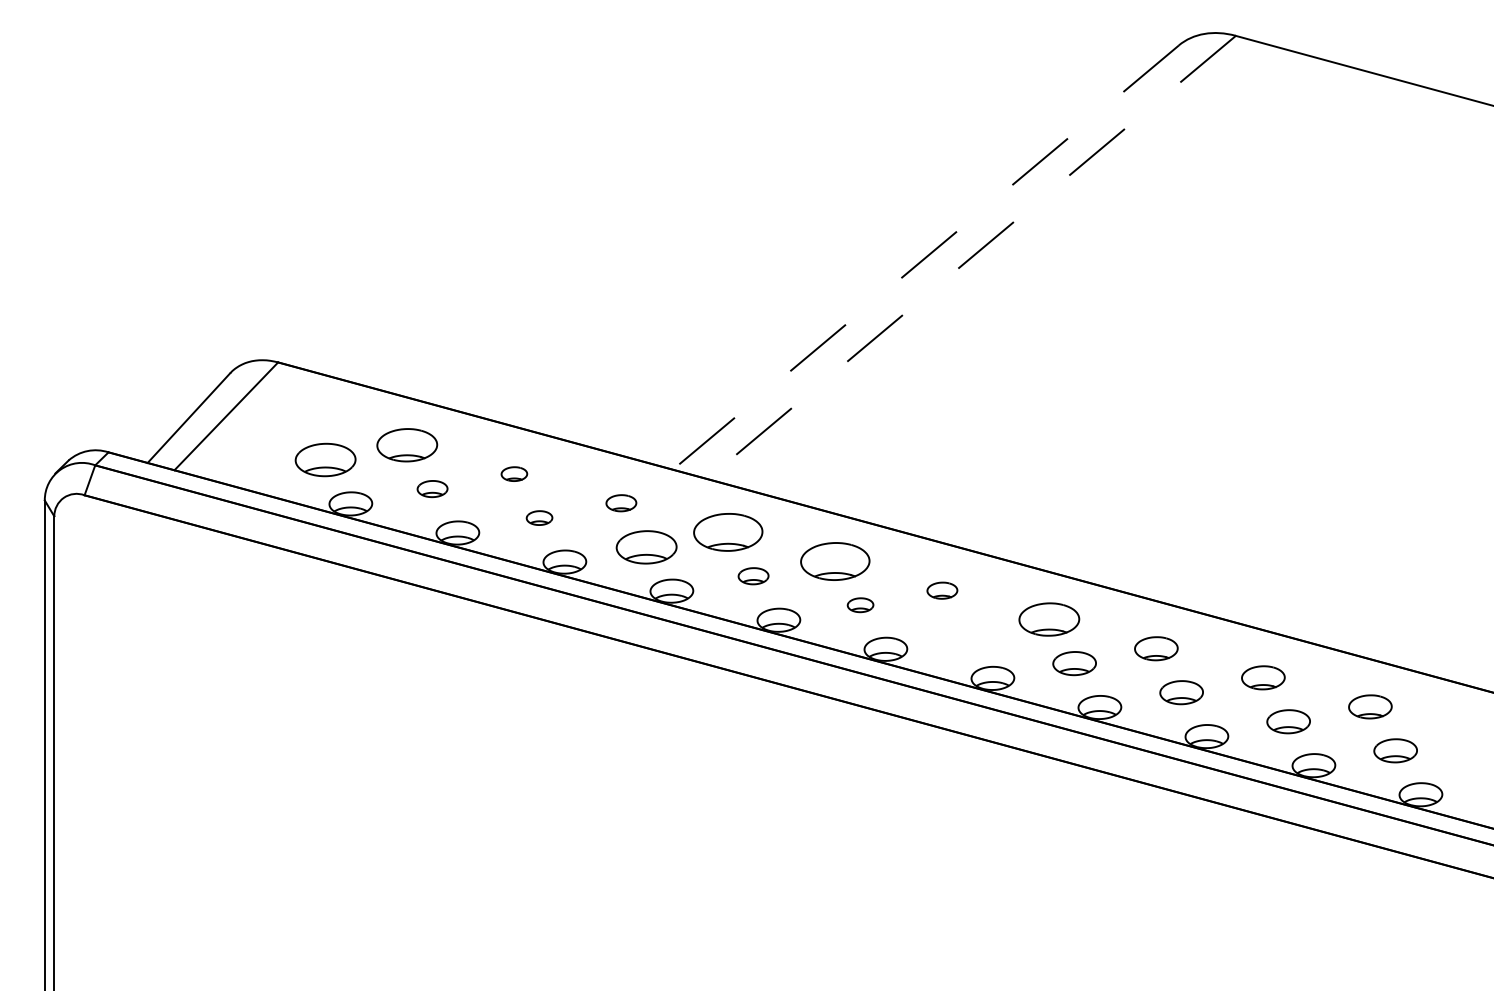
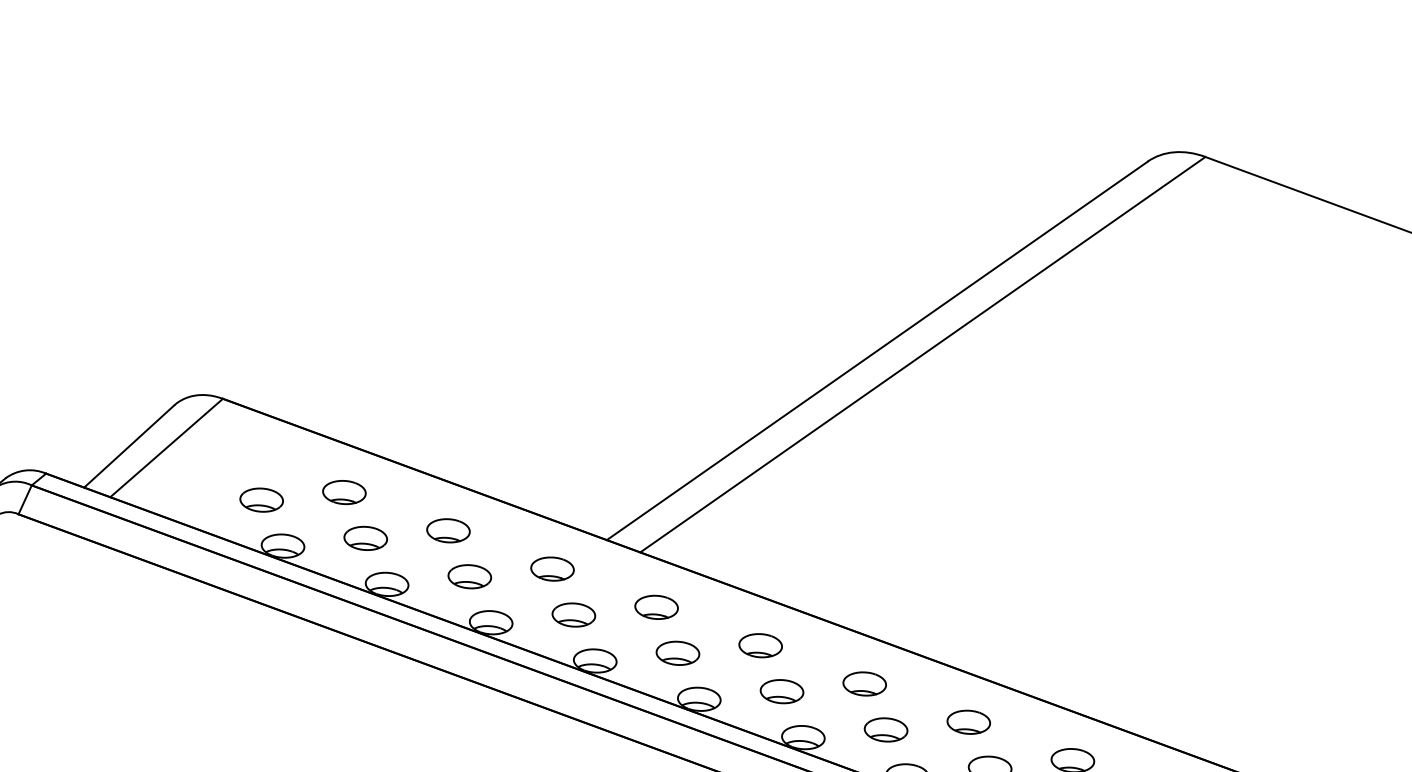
line: (925, 257) -> (876, 350), dashed -> solid
line: (971, 257) -> (922, 354), dashed -> solid
part: (407, 444) -> (344, 491), size x0.71
part: (325, 459) -> (261, 499), size x0.71
part: (514, 473) -> (448, 530), size x1.67
part: (432, 488) -> (365, 537), size x1.43
part: (621, 502) -> (552, 568), size x1.43
part: (539, 517) -> (469, 576), size x1.67
part: (728, 532) -> (656, 607), size x0.62
part: (646, 546) -> (573, 614), size x0.71
part: (835, 561) -> (760, 645), size x0.62
part: (753, 575) -> (677, 652), size x1.43
part: (942, 590) -> (864, 683), size x1.43
part: (860, 604) -> (781, 690), size x1.67
part: (1049, 619) -> (968, 722), size x0.71
part: (967, 634) -> (885, 729), added

